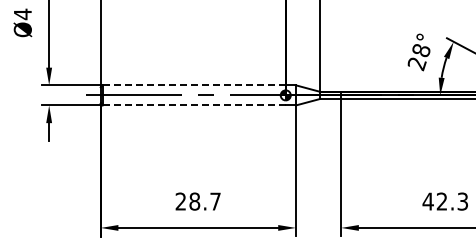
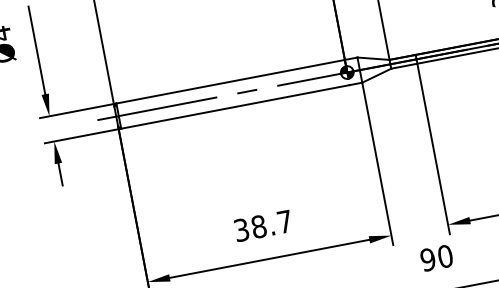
line: (193, 85) -> (229, 82), dashed -> solid
line: (194, 105) -> (235, 106), dashed -> solid
text: (180, 201) -> (241, 230), 28.7 -> 38.7

